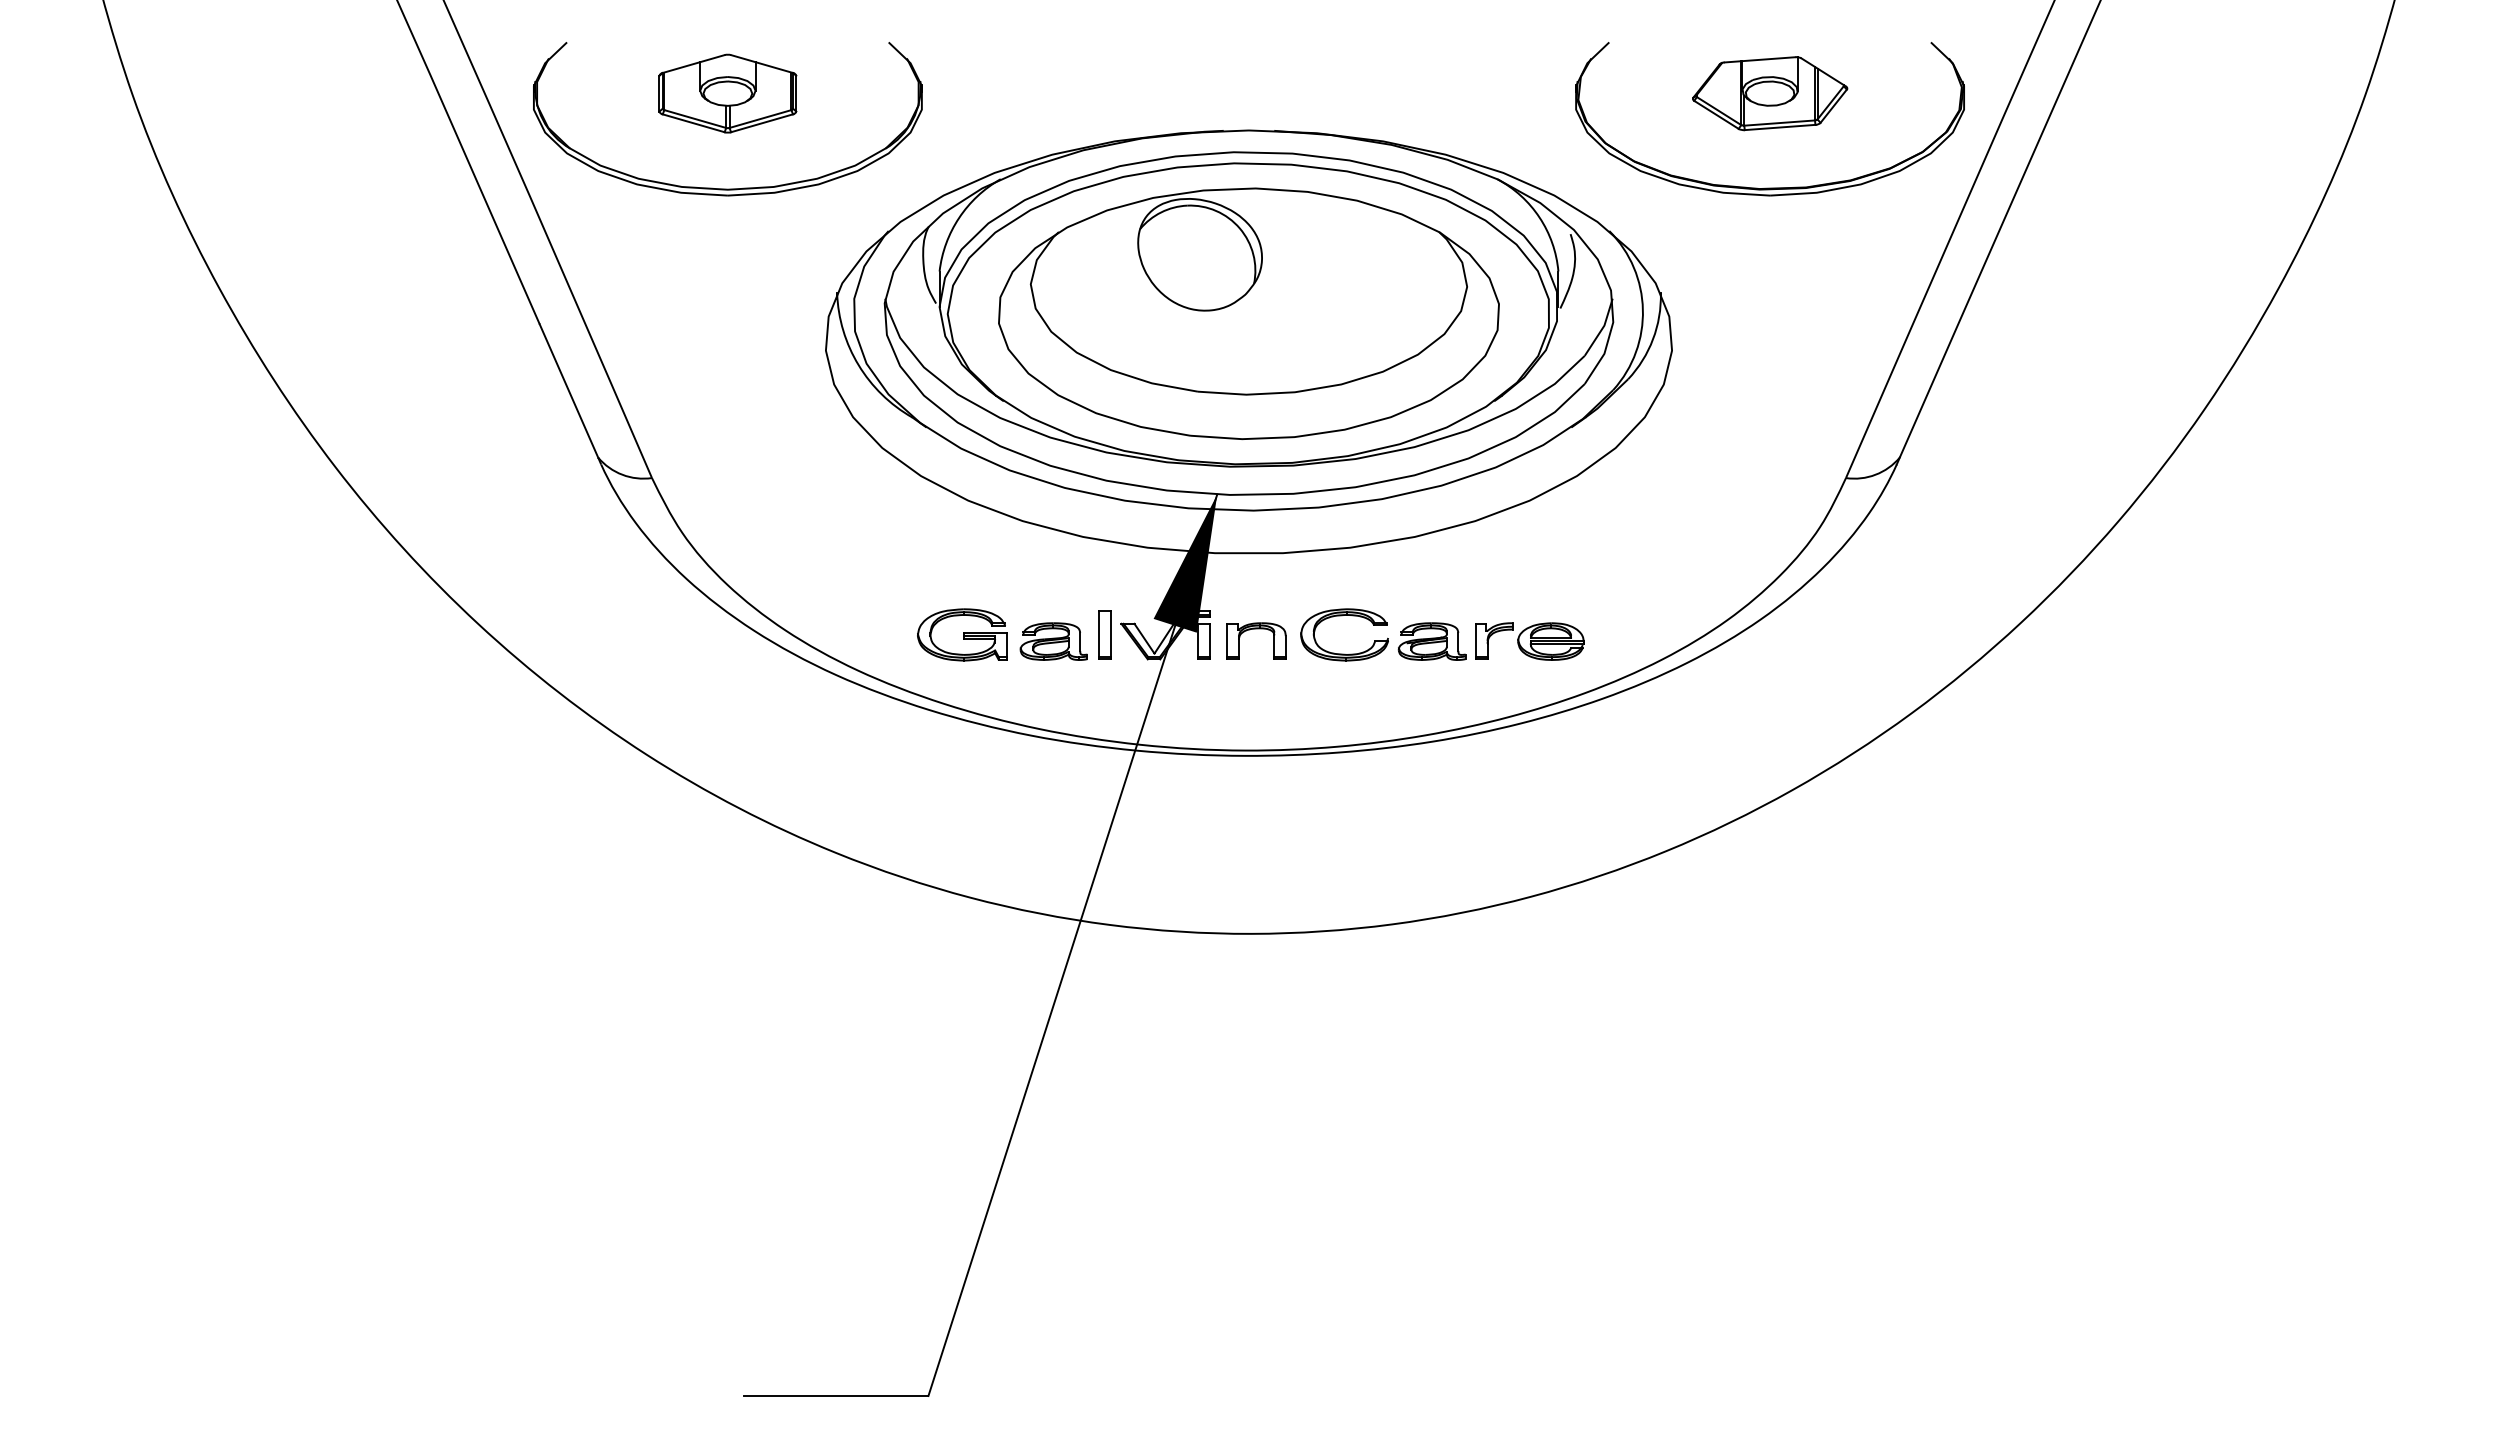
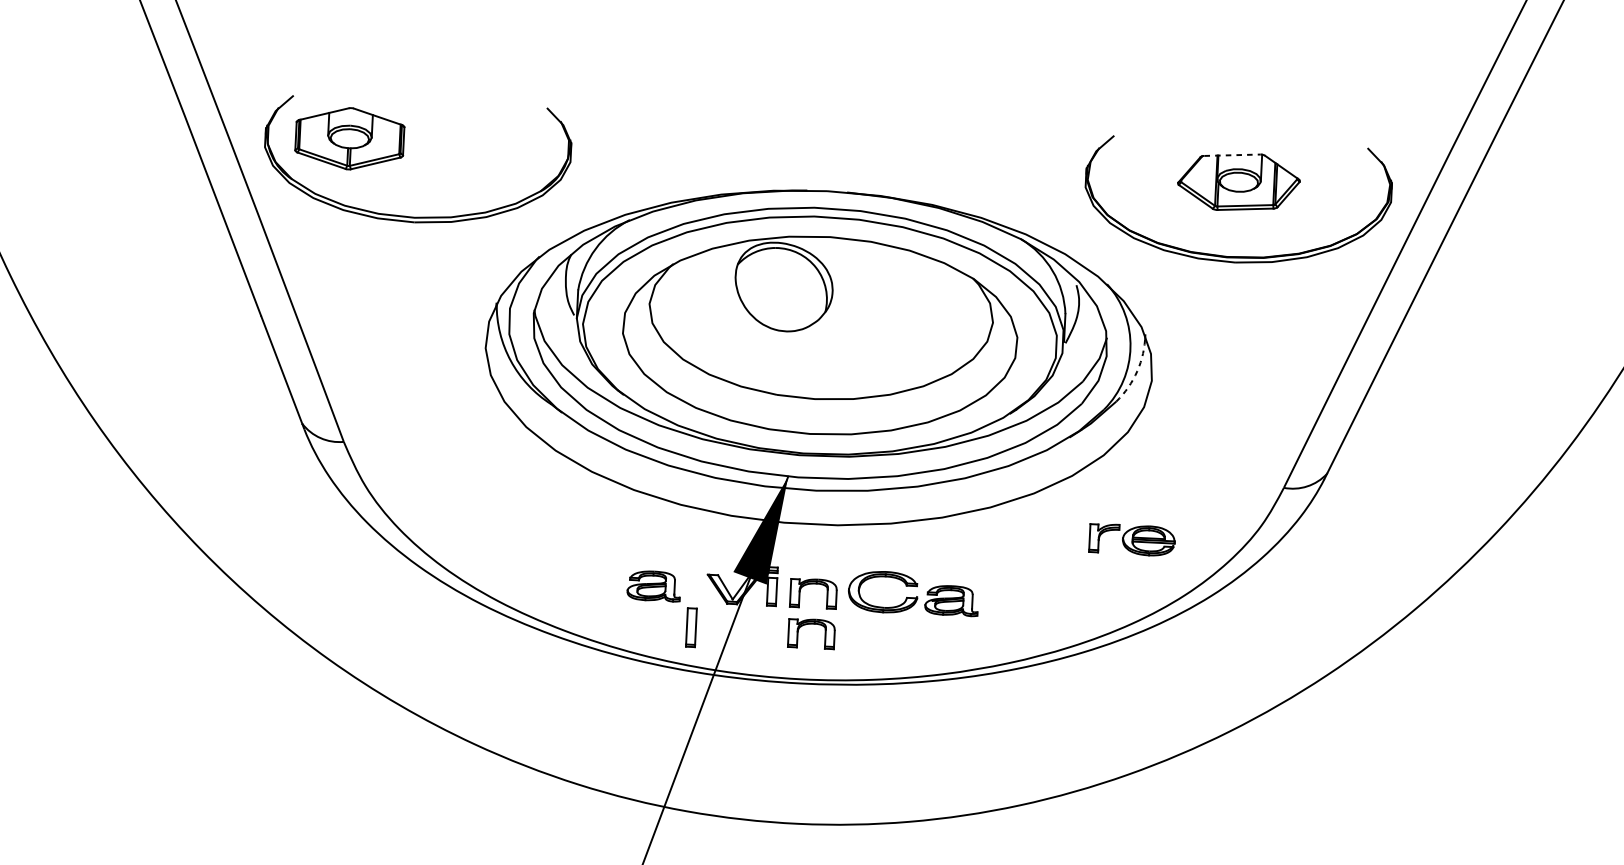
line: (1760, 59) -> (1232, 155), solid -> dashed
part: (727, 93) -> (349, 138), moved
arc: (1653, 339) -> (1137, 371), solid -> dashed
part: (962, 634) -> (582, 577), removed
part: (1104, 634) -> (691, 627), moved
part: (1529, 641) -> (1131, 539), moved
part: (1256, 680) -> (811, 624), added

